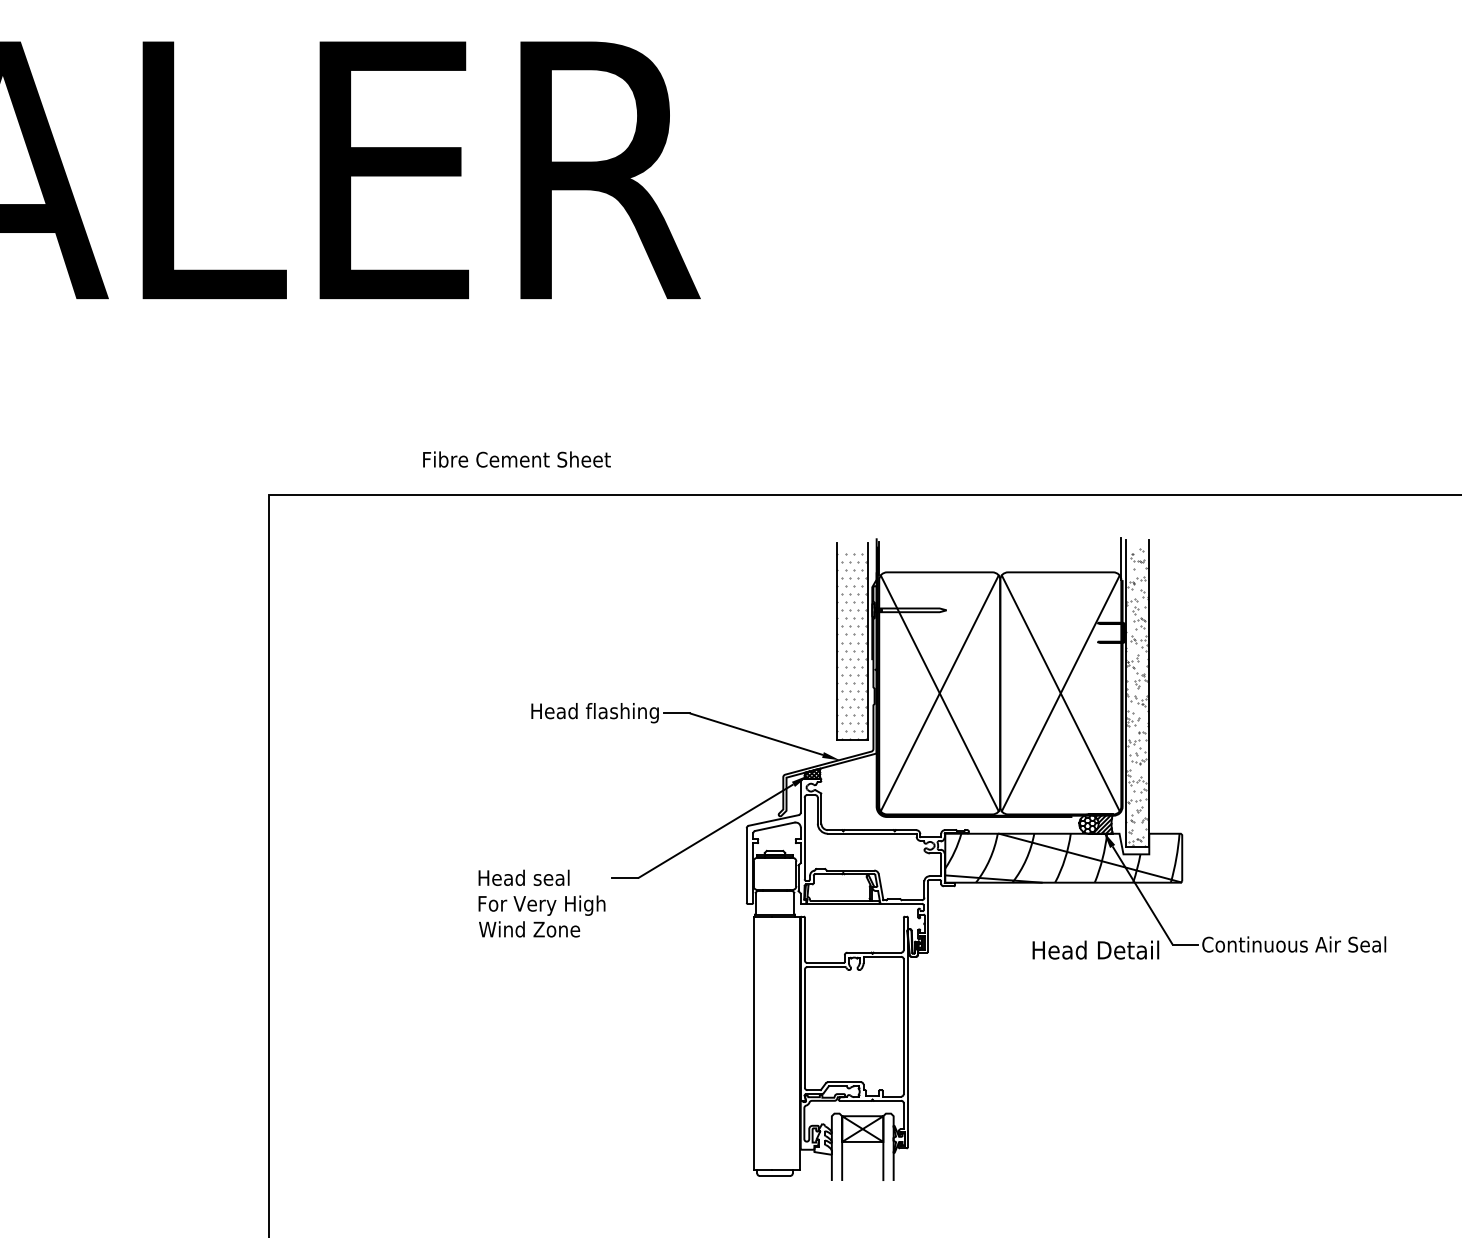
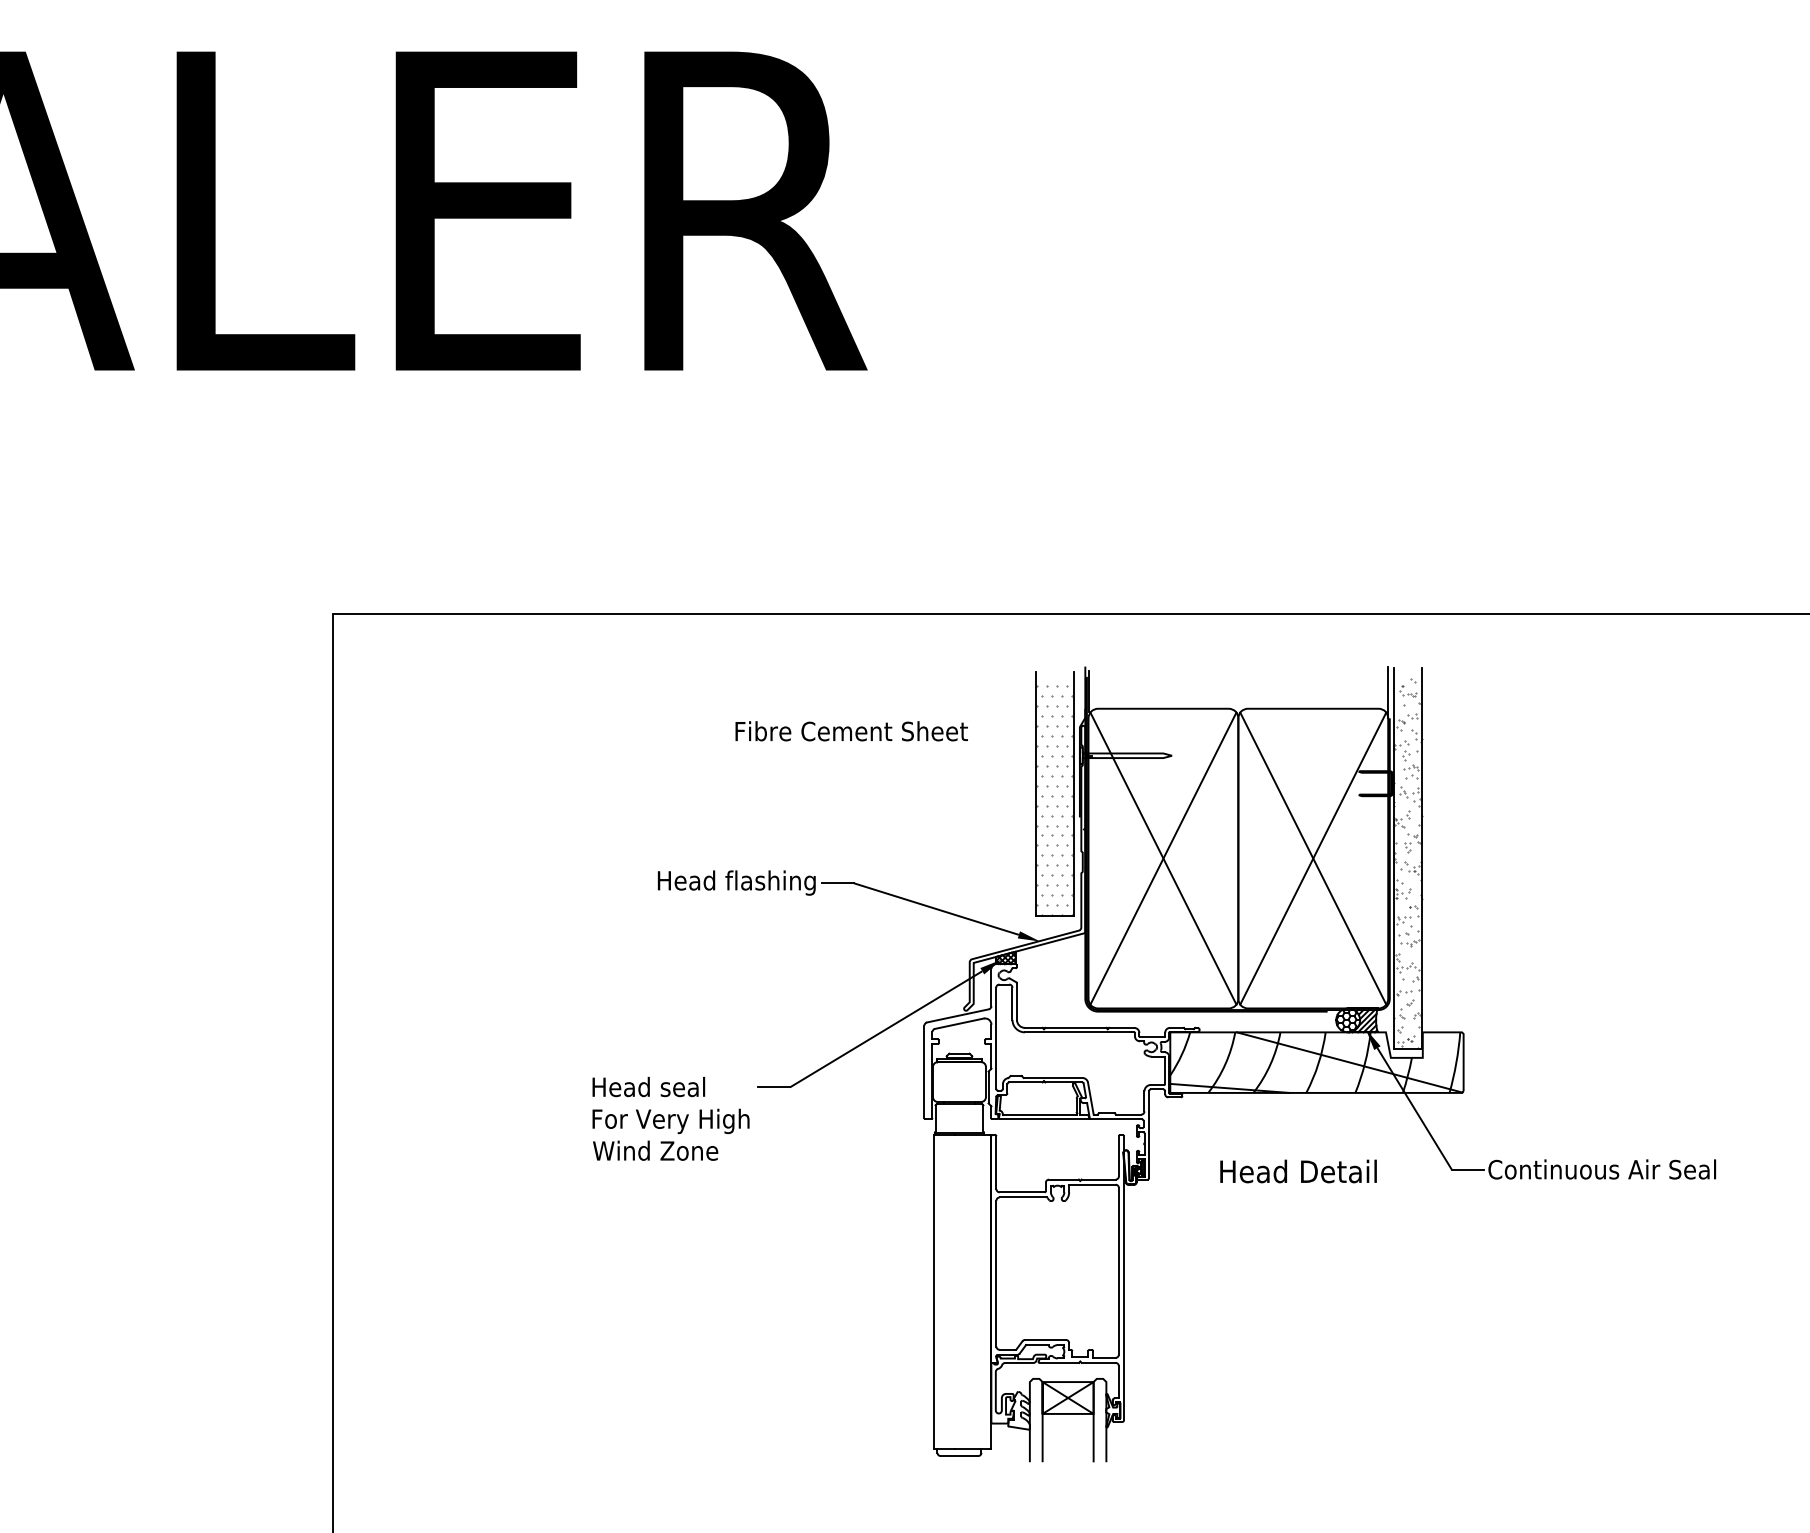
text: (516, 459) -> (851, 731), moved
text: (1095, 949) -> (1298, 1170), moved

